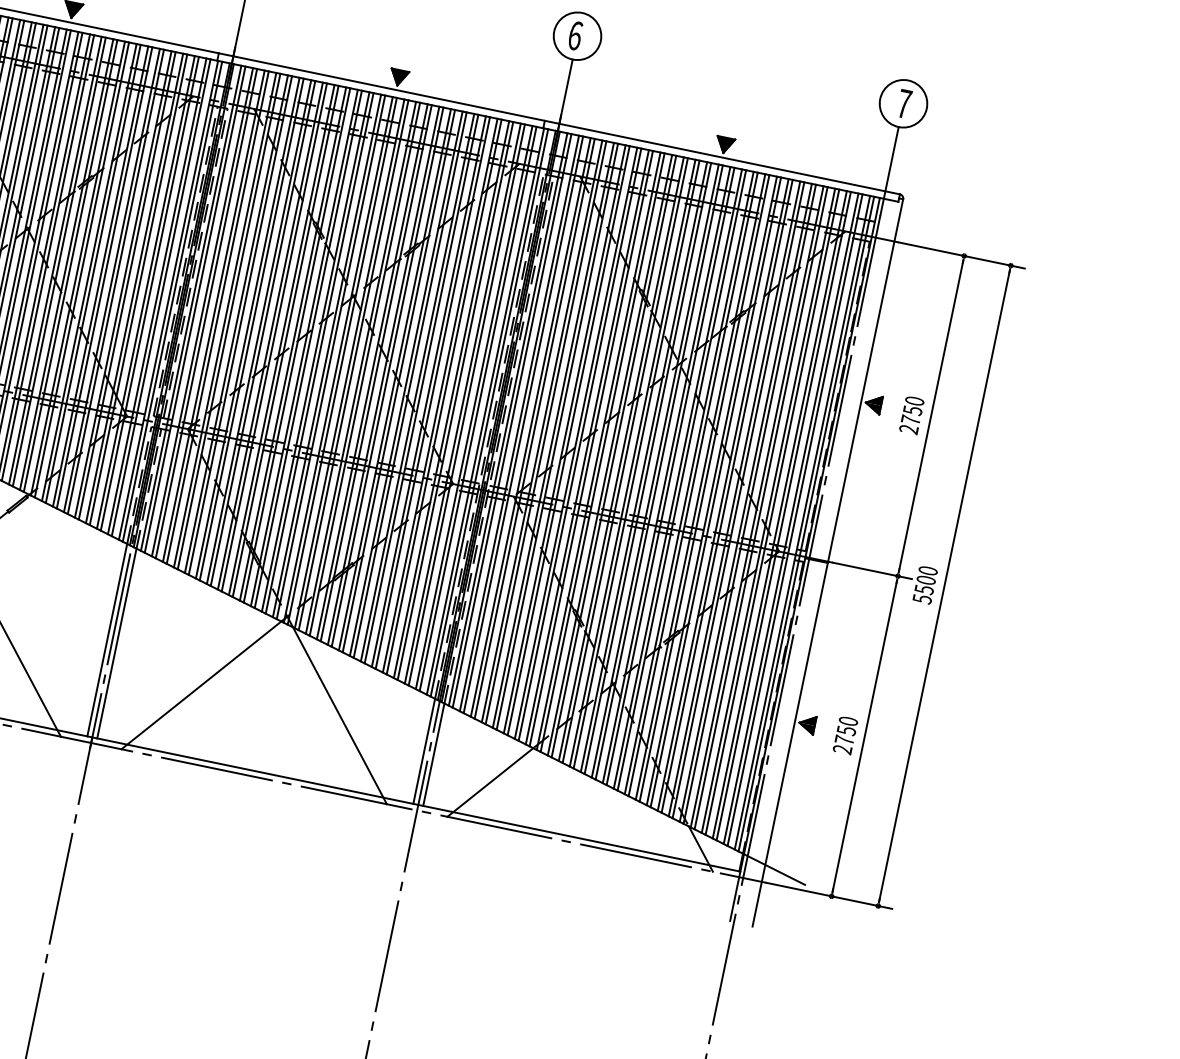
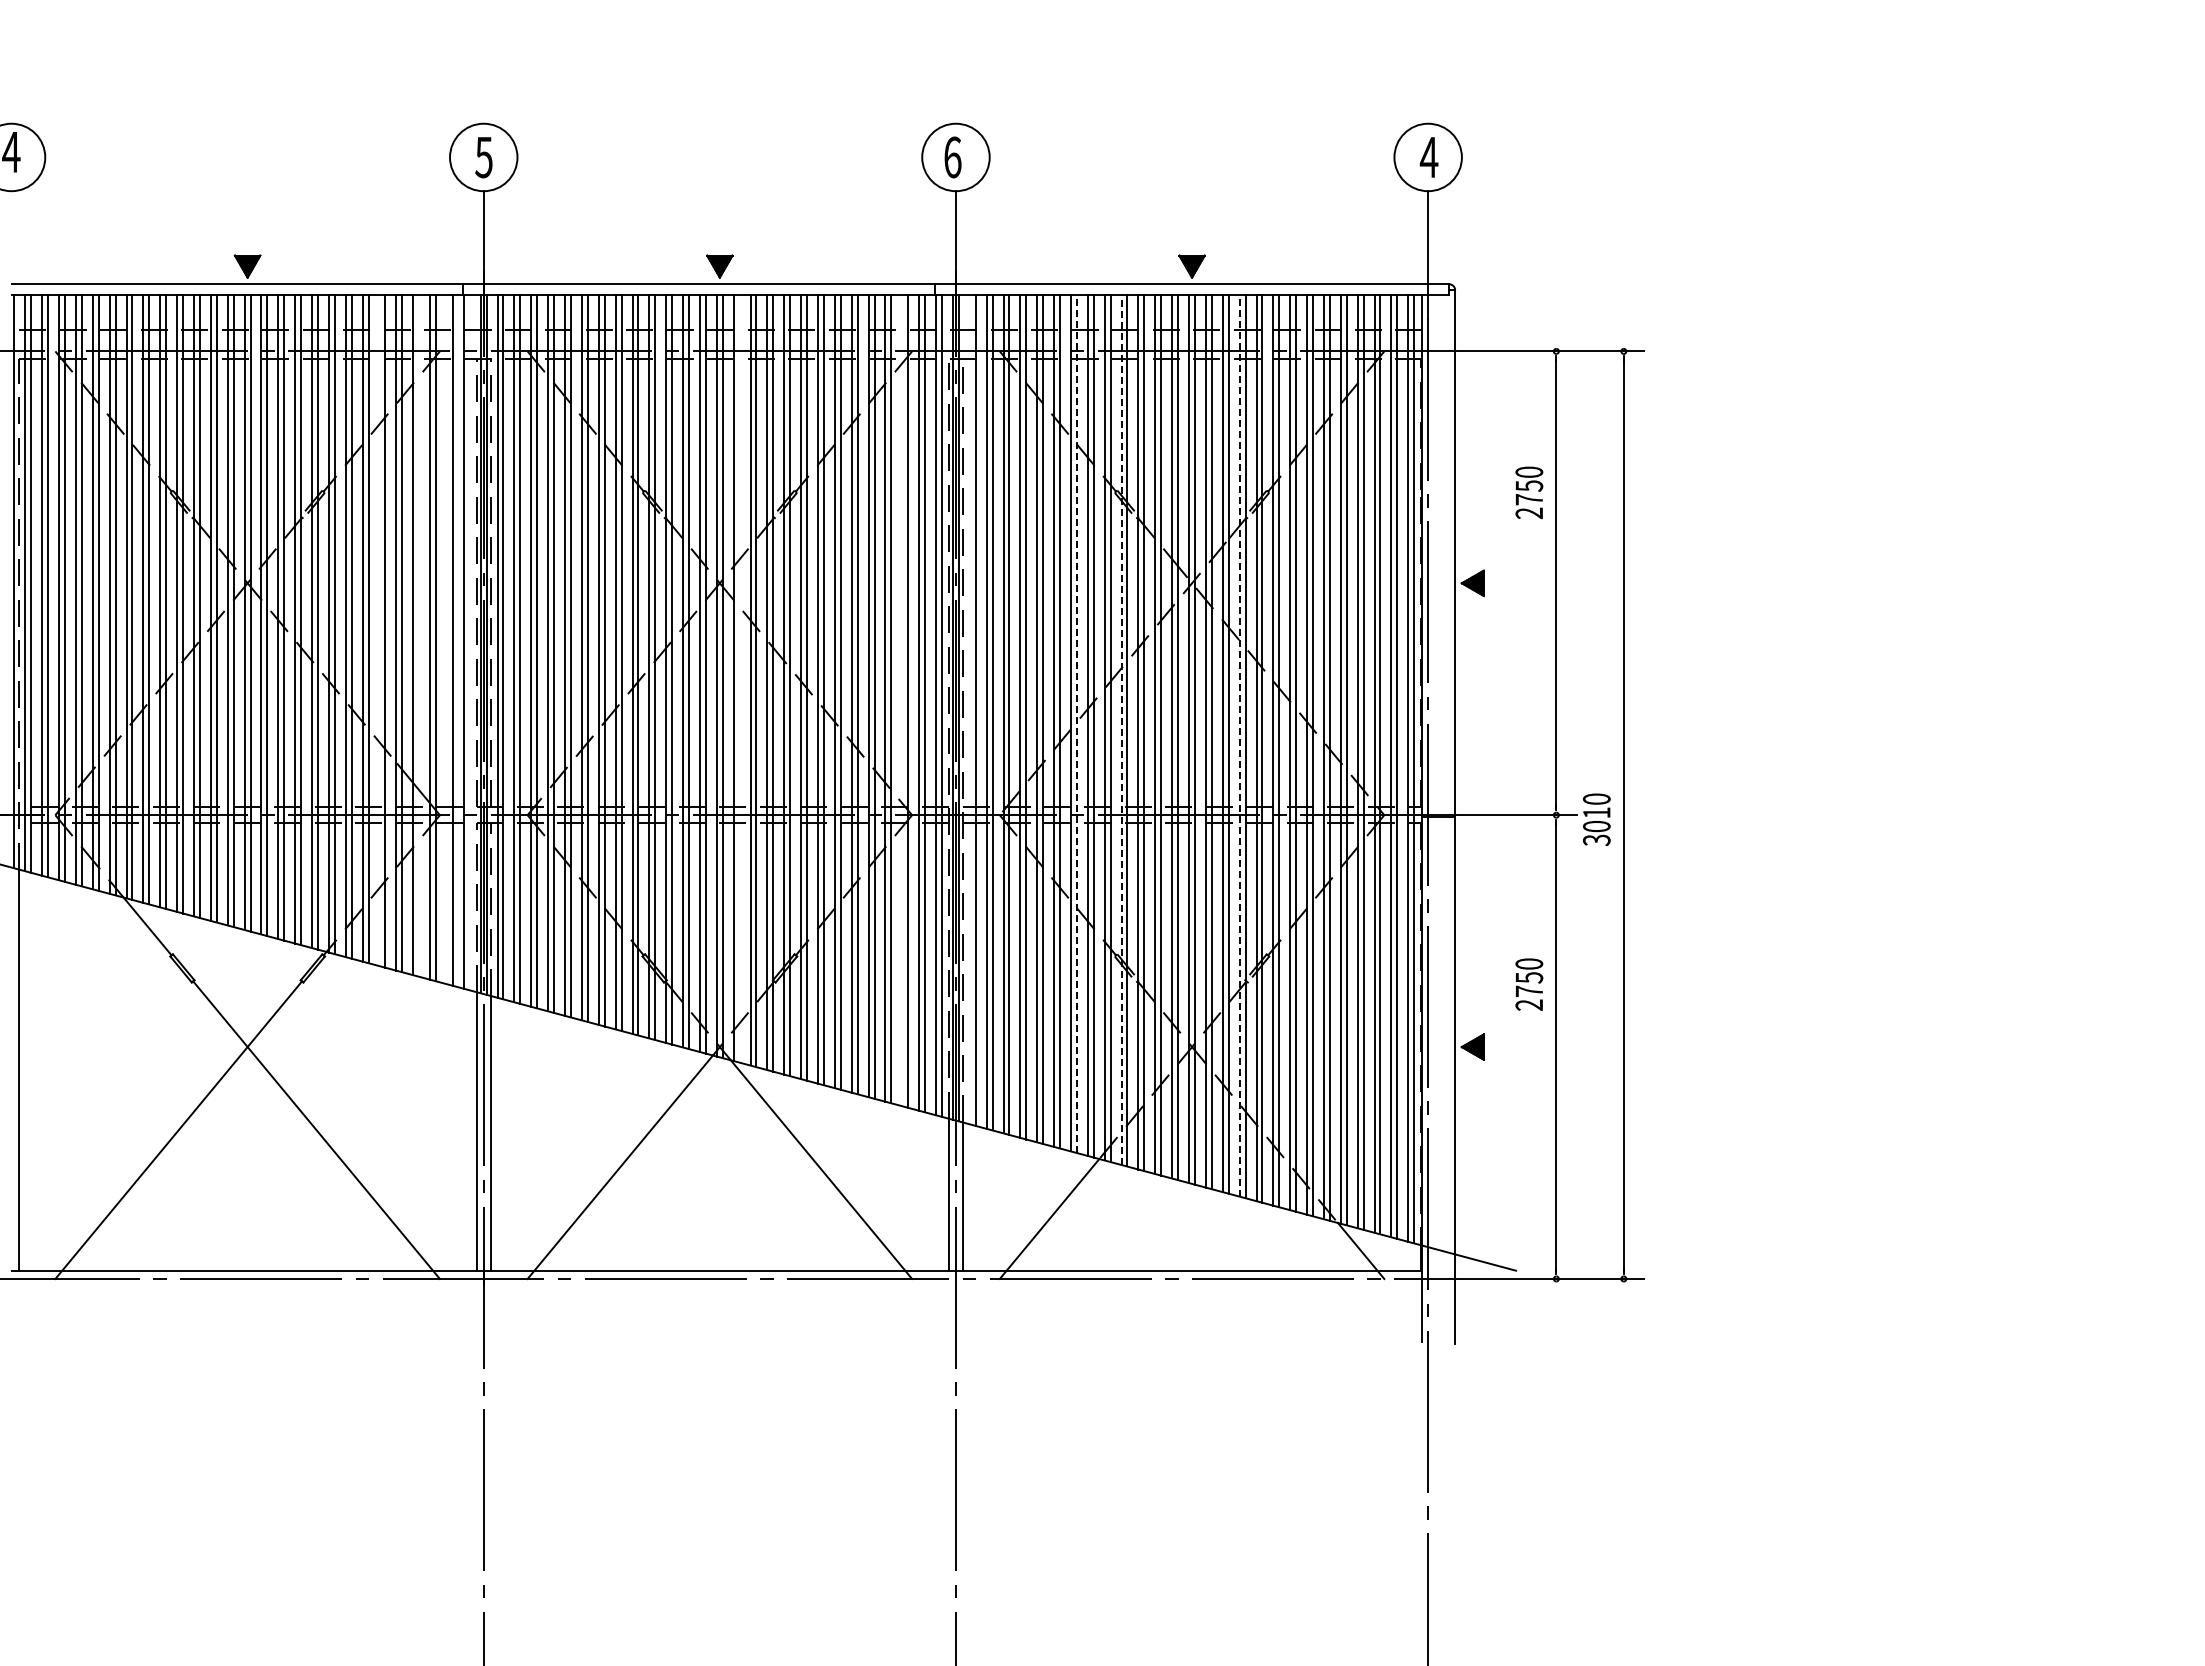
text: (903, 103) -> (1428, 157), 7 -> 4
line: (111, 280) -> (379, 630), removed
line: (138, 289) -> (419, 635), removed
line: (156, 296) -> (446, 639), removed
line: (172, 301) -> (469, 642), removed
line: (353, 365) -> (739, 678), removed
line: (462, 403) -> (902, 700), removed
text: (911, 415) -> (1529, 492), moved
line: (507, 419) -> (969, 709), removed
line: (579, 444) -> (1076, 724), solid -> dashed
line: (609, 455) -> (1121, 730), solid -> dashed
line: (689, 482) -> (1239, 745), solid -> dashed
text: (924, 589) -> (1596, 826), 5500 -> 3010
text: (845, 735) -> (1529, 984), moved

